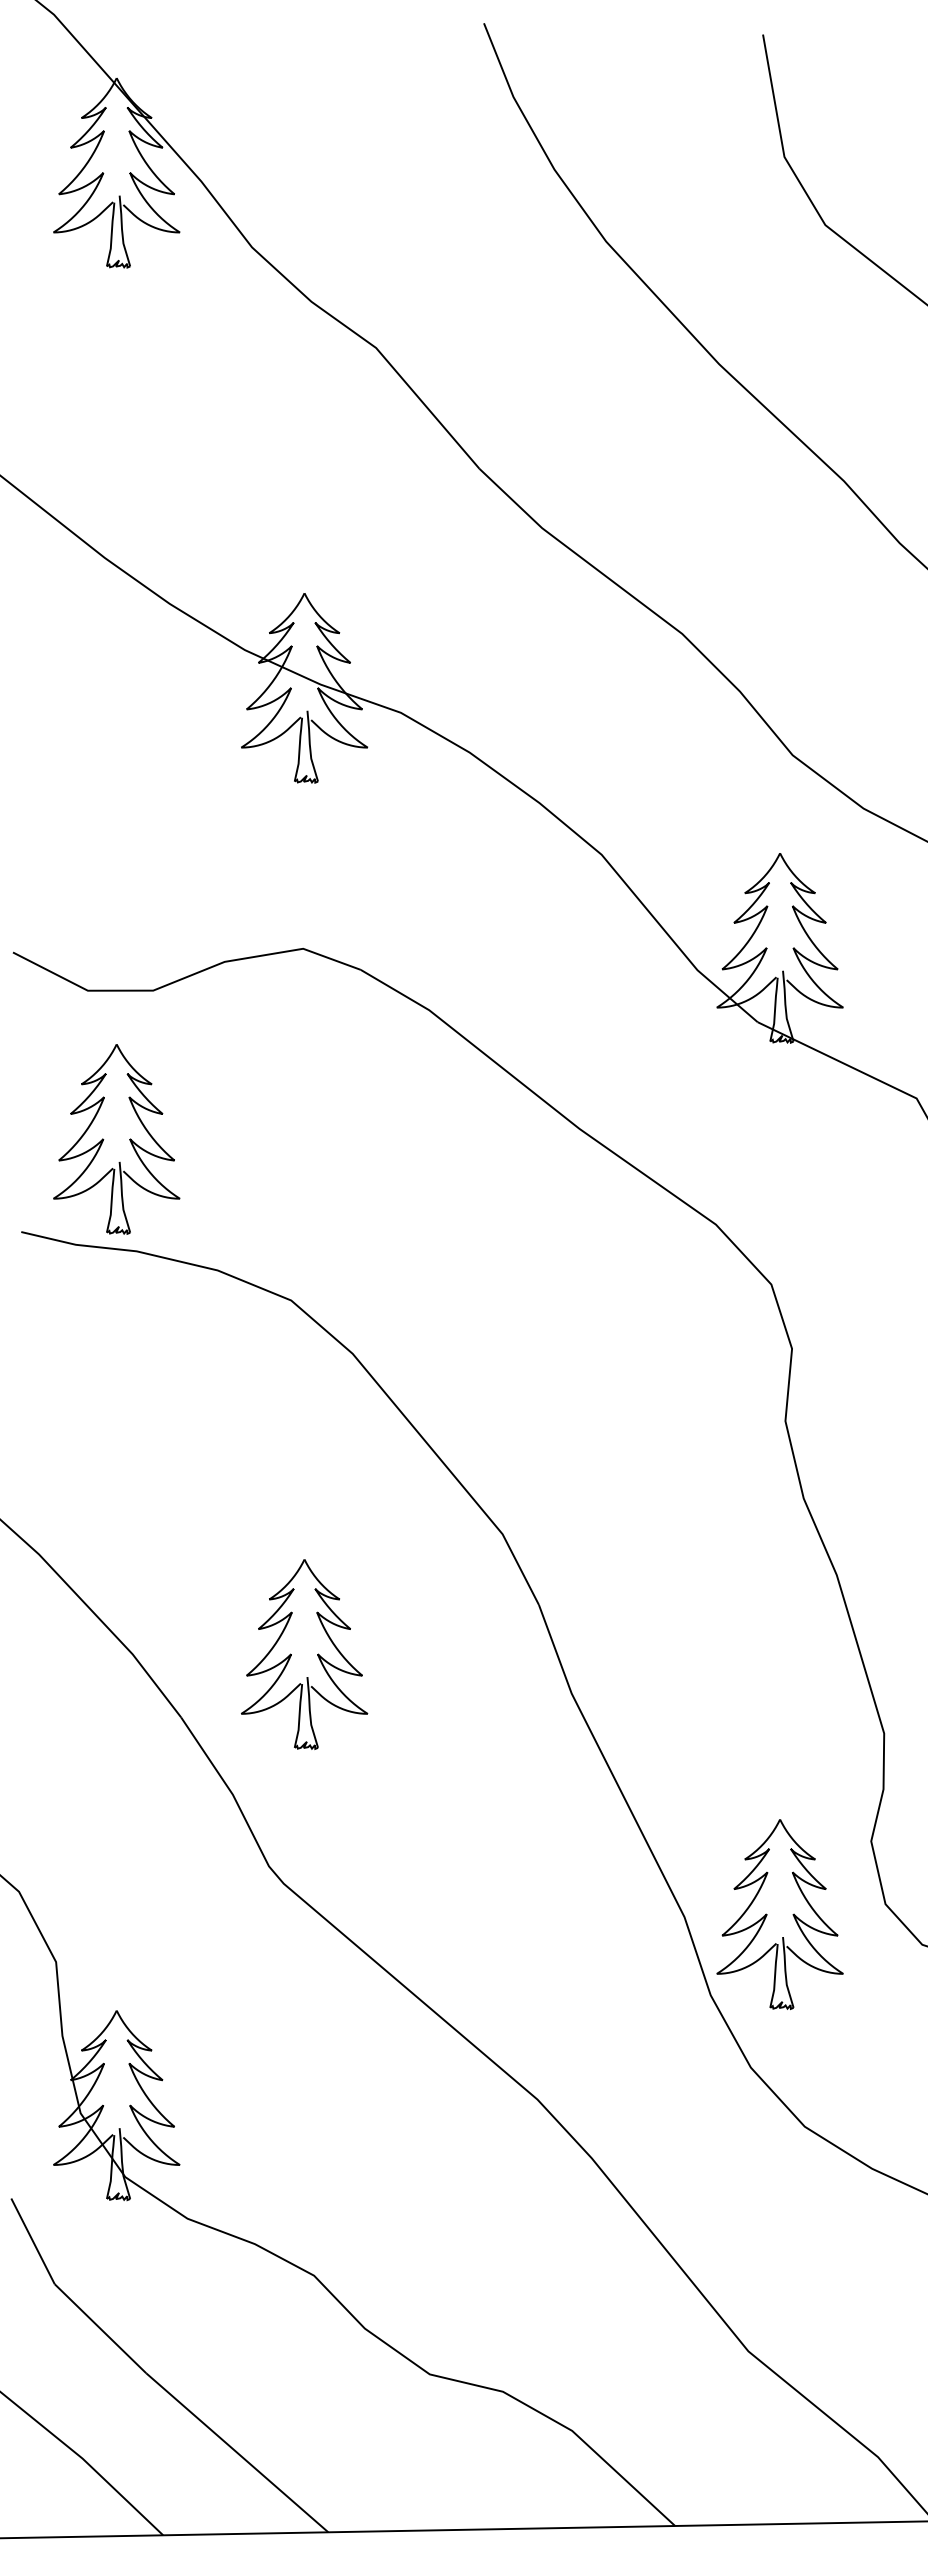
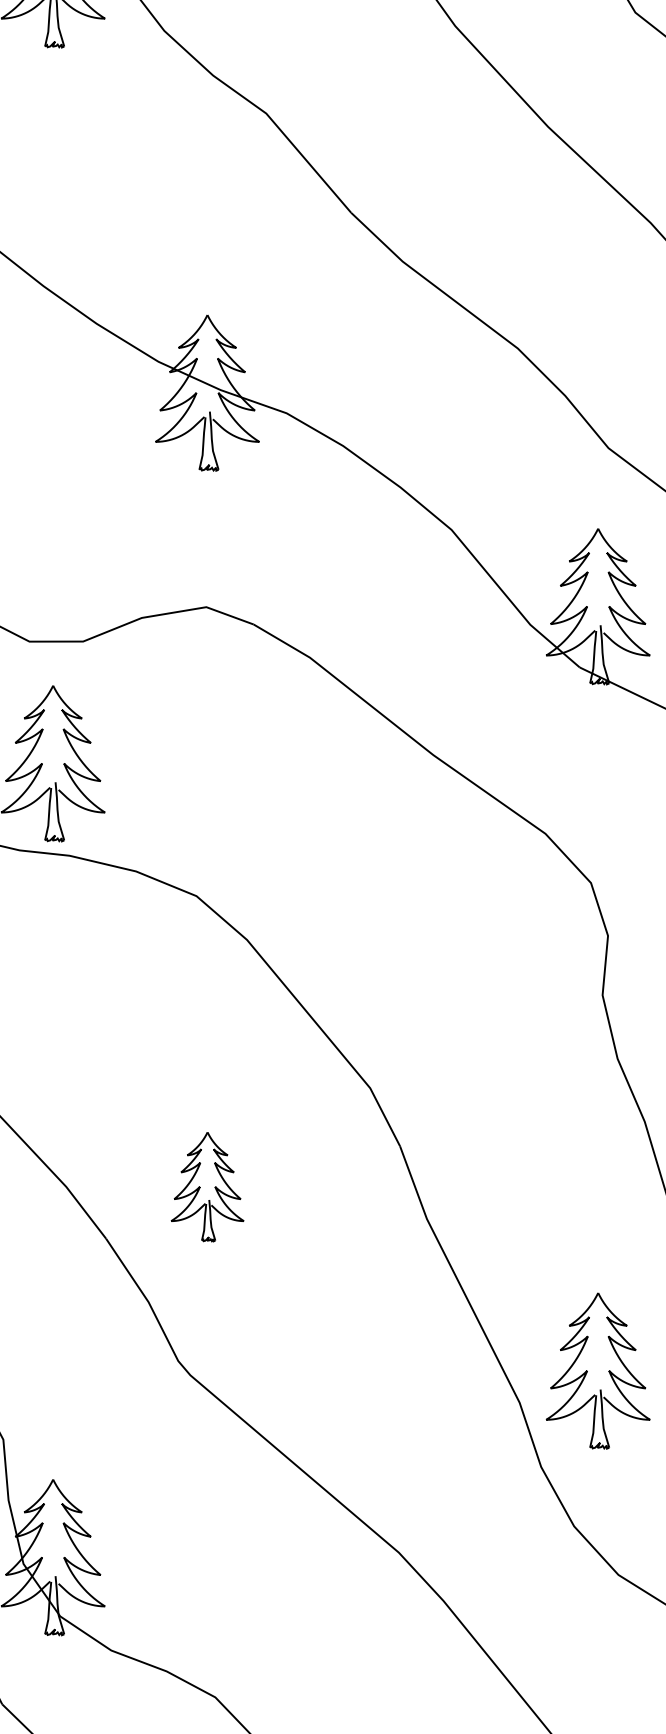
part: (304, 1654) -> (207, 1186), size x0.7
part: (767, 1914) -> (587, 1371), moved

